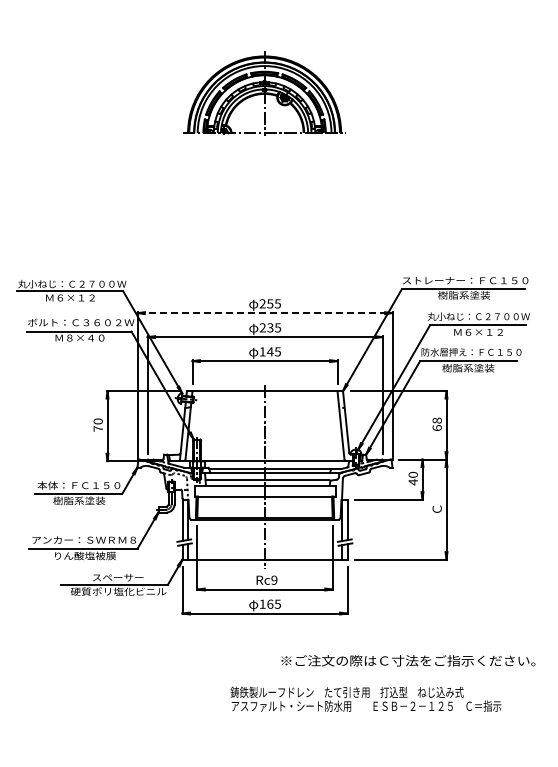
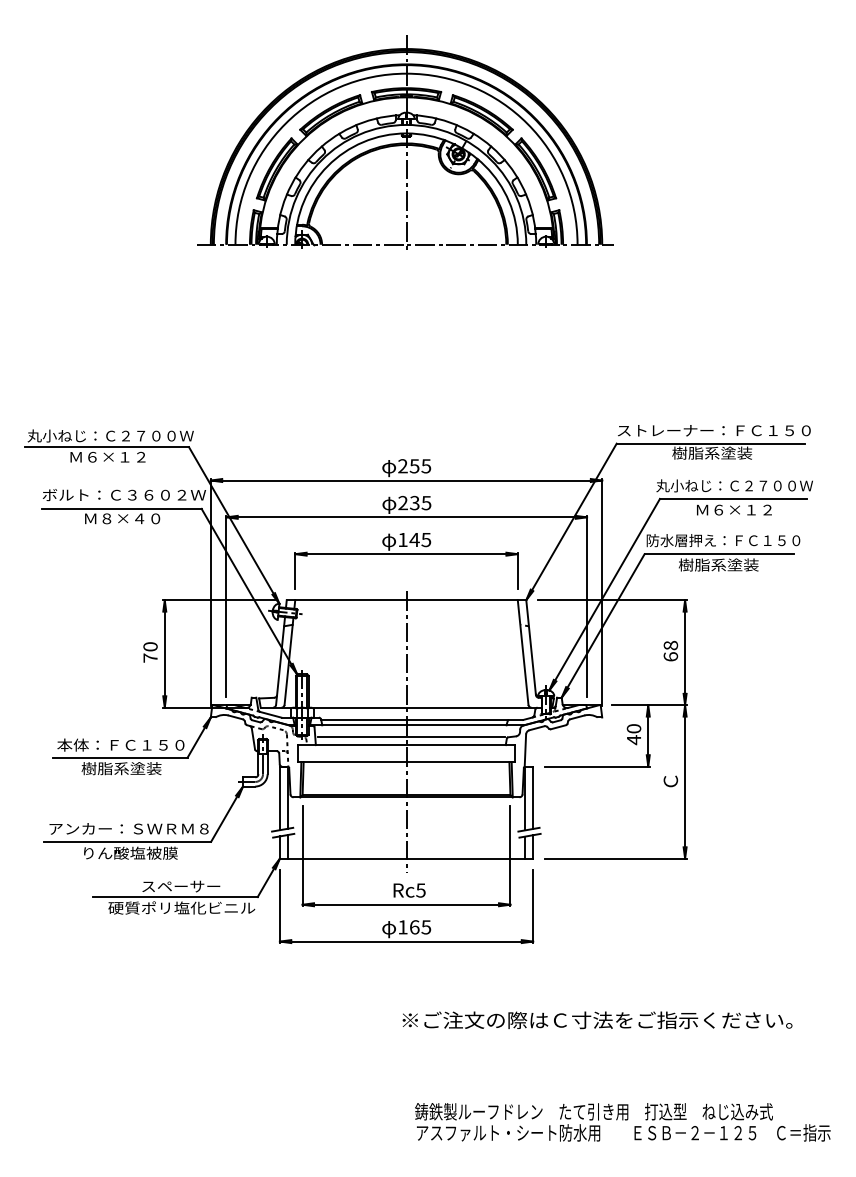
part: (263, 92) -> (404, 141), size x1.67
line: (265, 313) -> (407, 481), dashed -> solid
text: (274, 579) -> (421, 889), Rc9 -> Rc5
text: (408, 660) -> (597, 1019), moved
text: (365, 698) -> (622, 1121), moved

